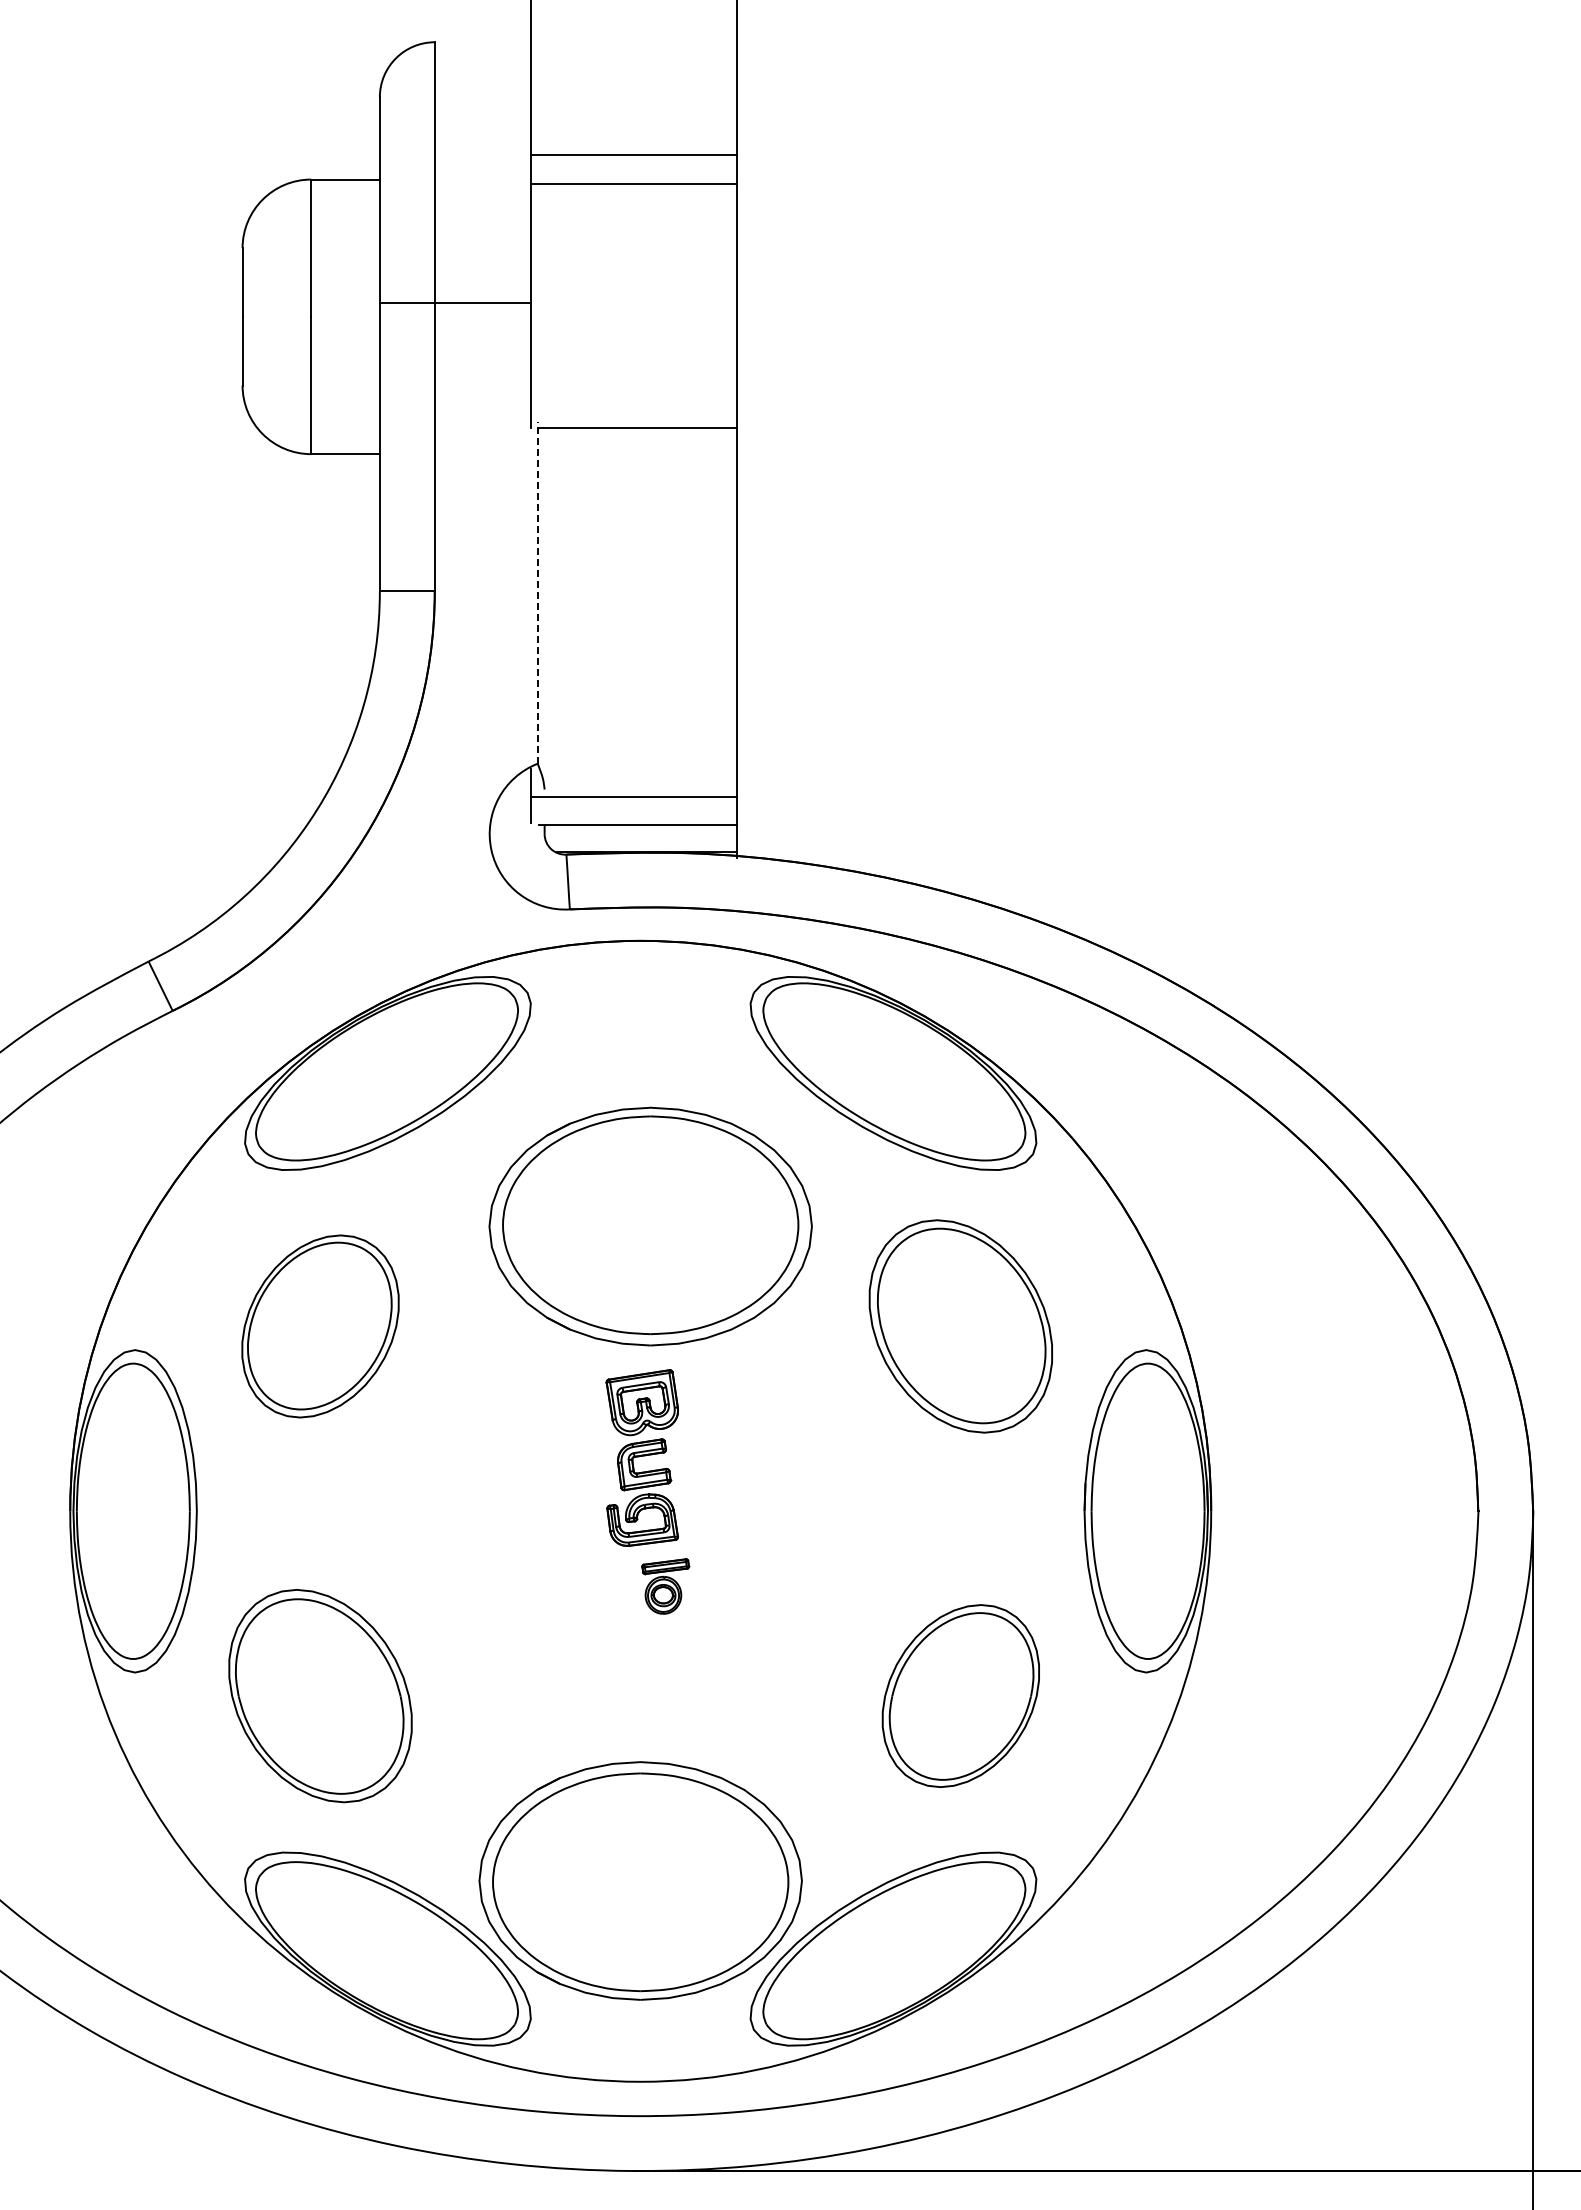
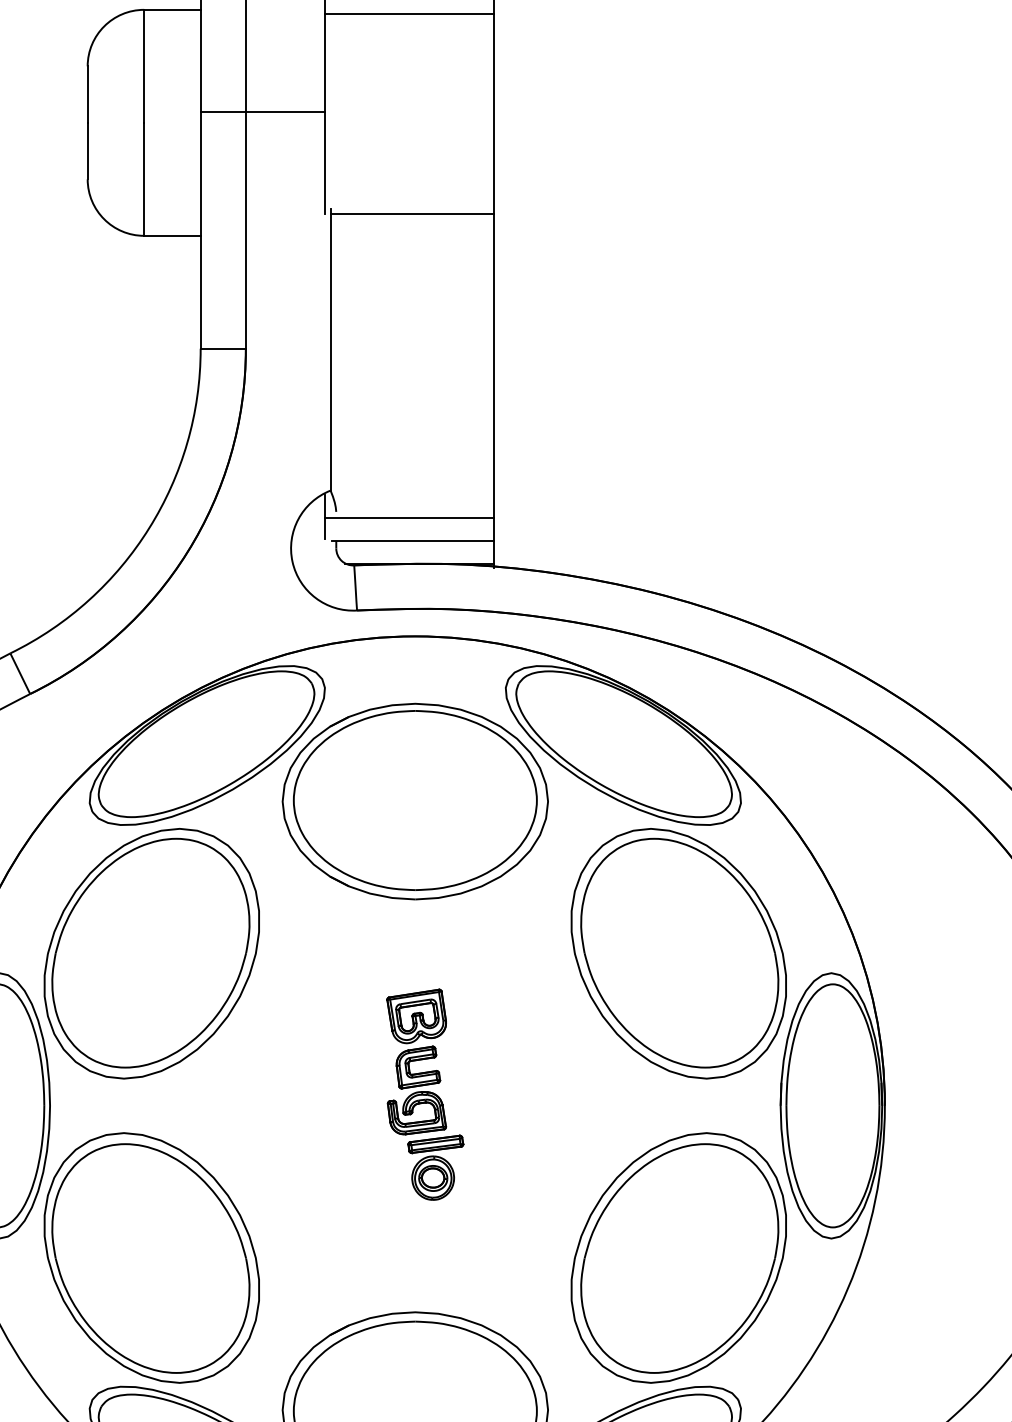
line: (537, 592) -> (330, 349), dashed -> solid
part: (650, 1226) -> (415, 801), moved
part: (320, 1326) -> (151, 953), size x1.67
part: (960, 1326) -> (678, 953), size x1.43
part: (665, 1586) -> (435, 1167), size x1.43
part: (320, 1695) -> (151, 1257), size x1.43
part: (960, 1695) -> (678, 1257), size x1.67

